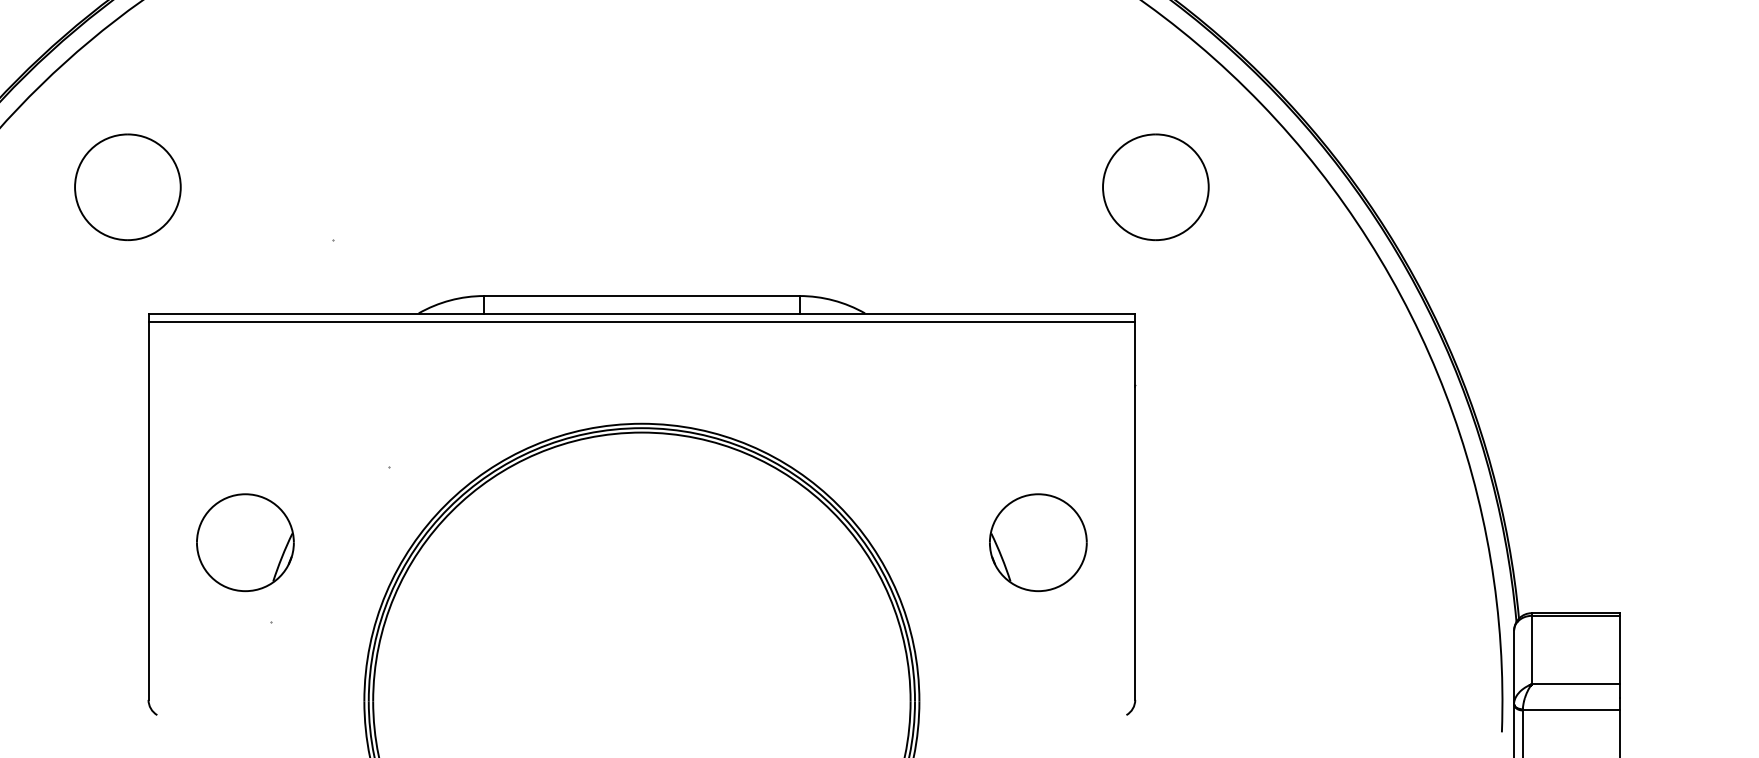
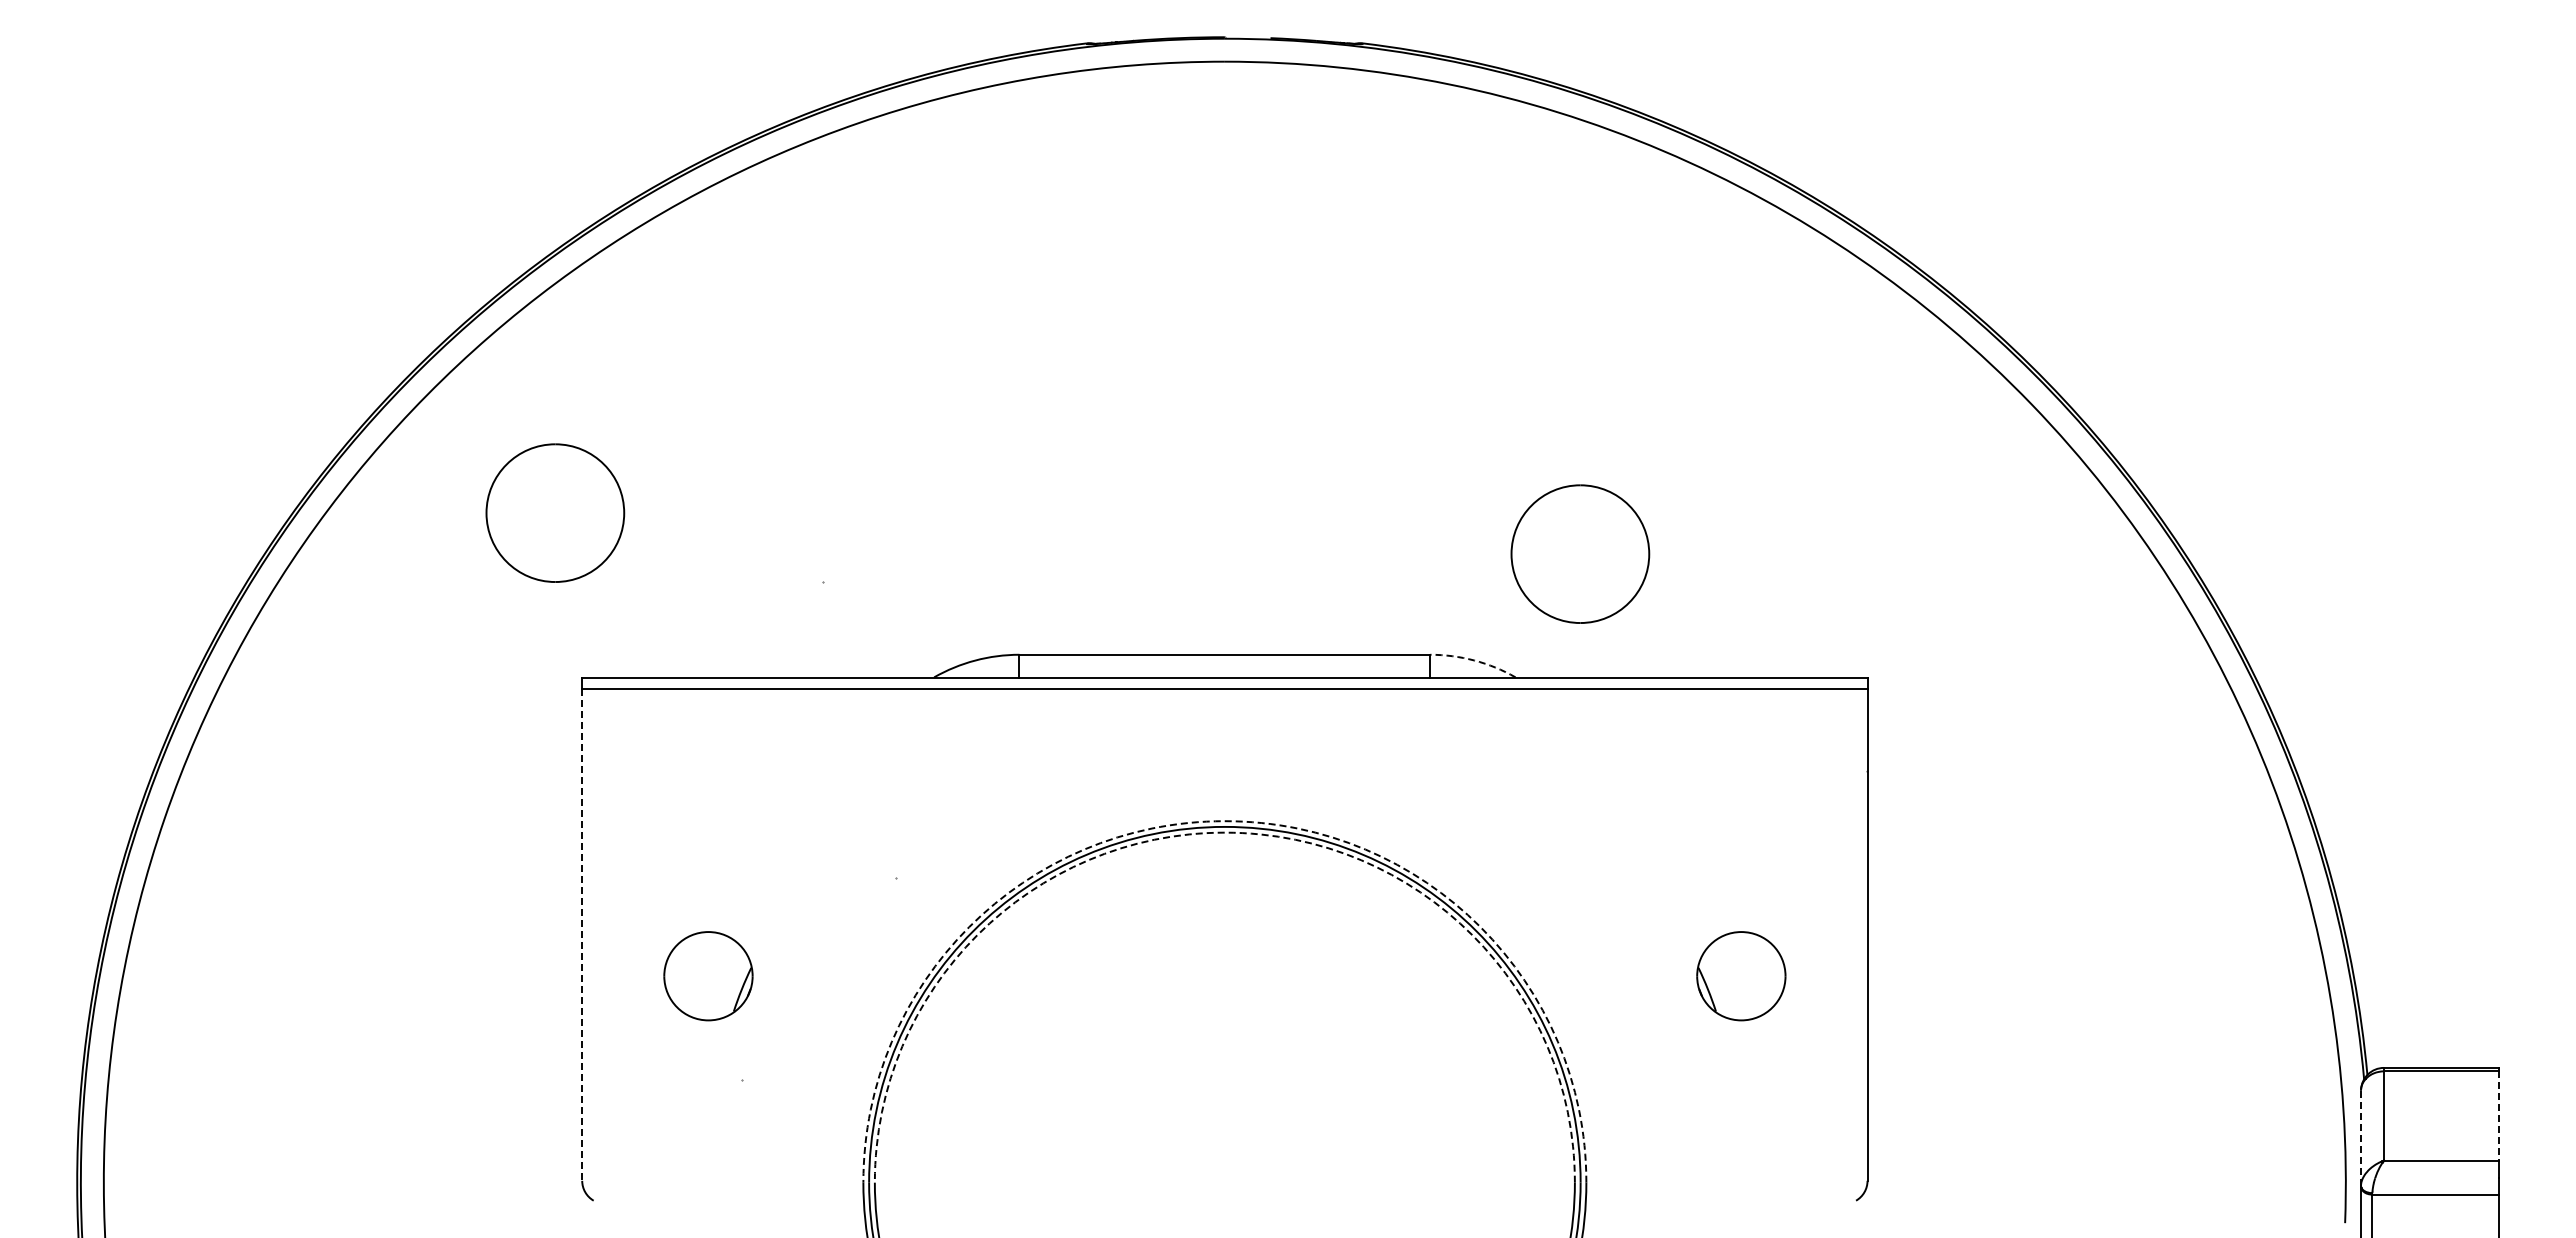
part: (1155, 186) -> (1580, 553), moved
arc: (833, 300) -> (1474, 660), solid -> dashed
arc: (641, 424) -> (1224, 821), solid -> dashed
arc: (641, 432) -> (1224, 832), solid -> dashed
line: (148, 511) -> (582, 935), solid -> dashed
part: (245, 543) -> (708, 976), size x0.7
part: (1038, 543) -> (1741, 976), size x0.7
line: (1619, 650) -> (2498, 1116), solid -> dashed
line: (1514, 667) -> (2361, 1138), solid -> dashed

